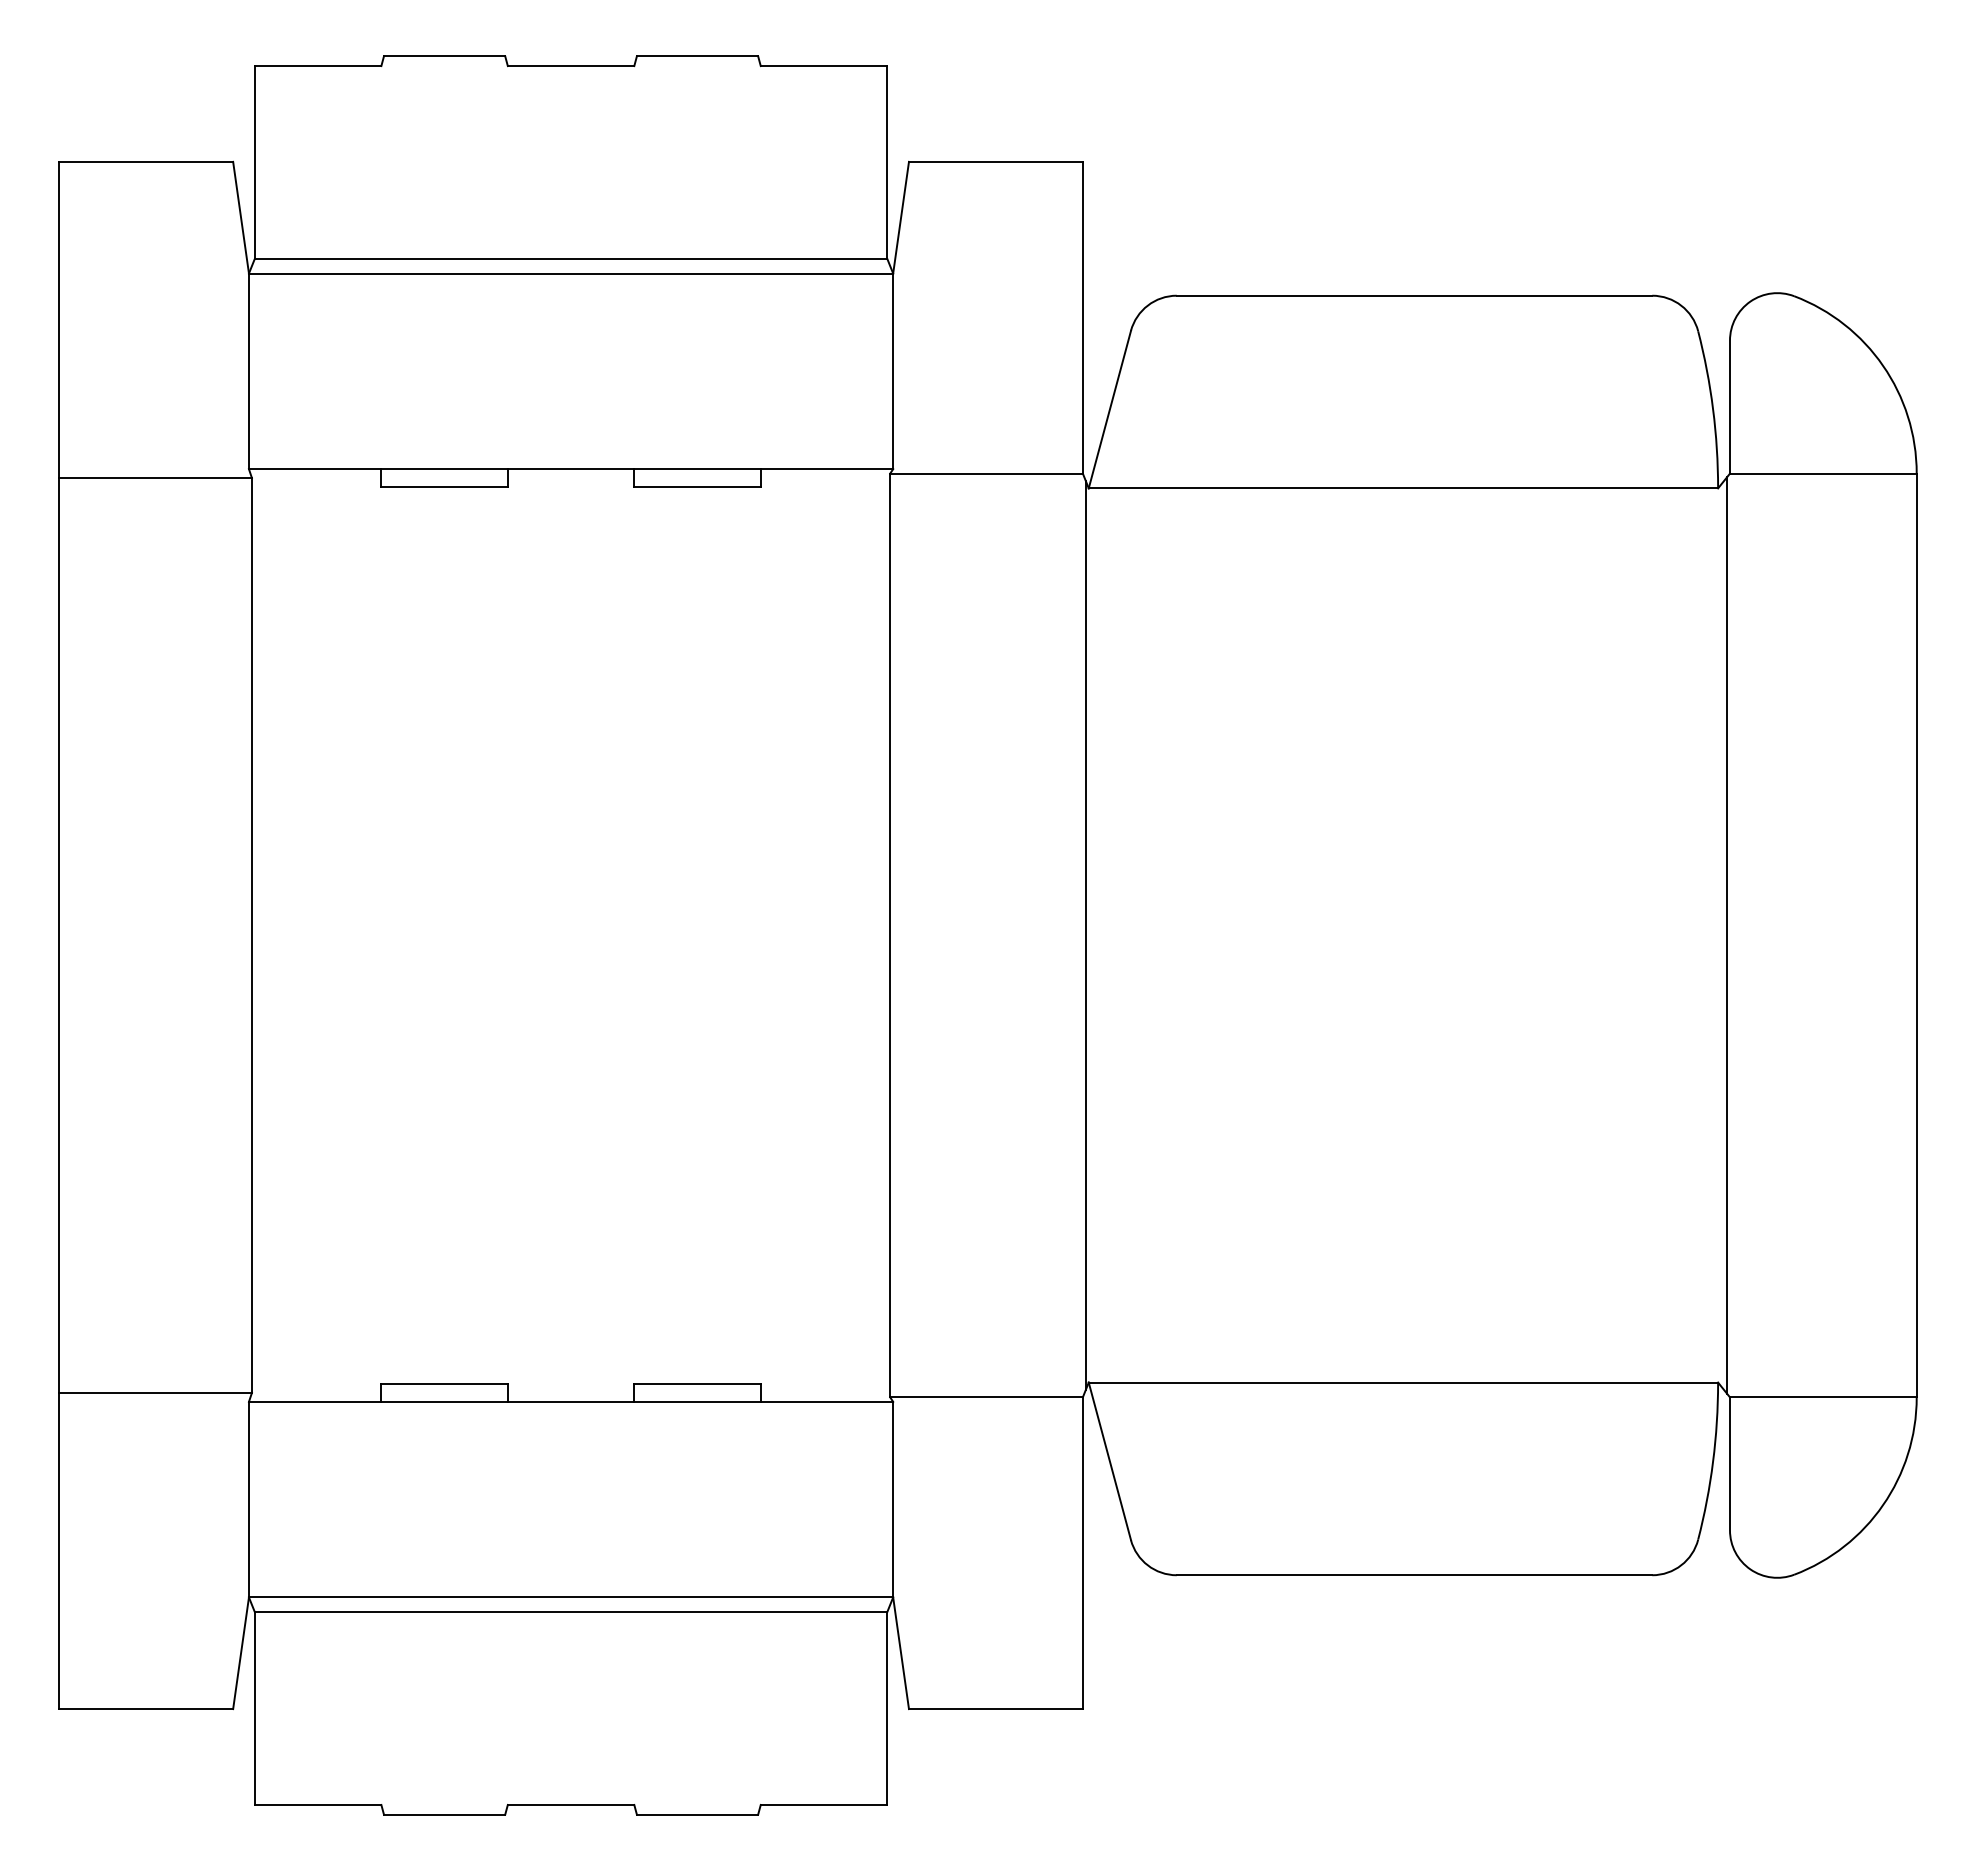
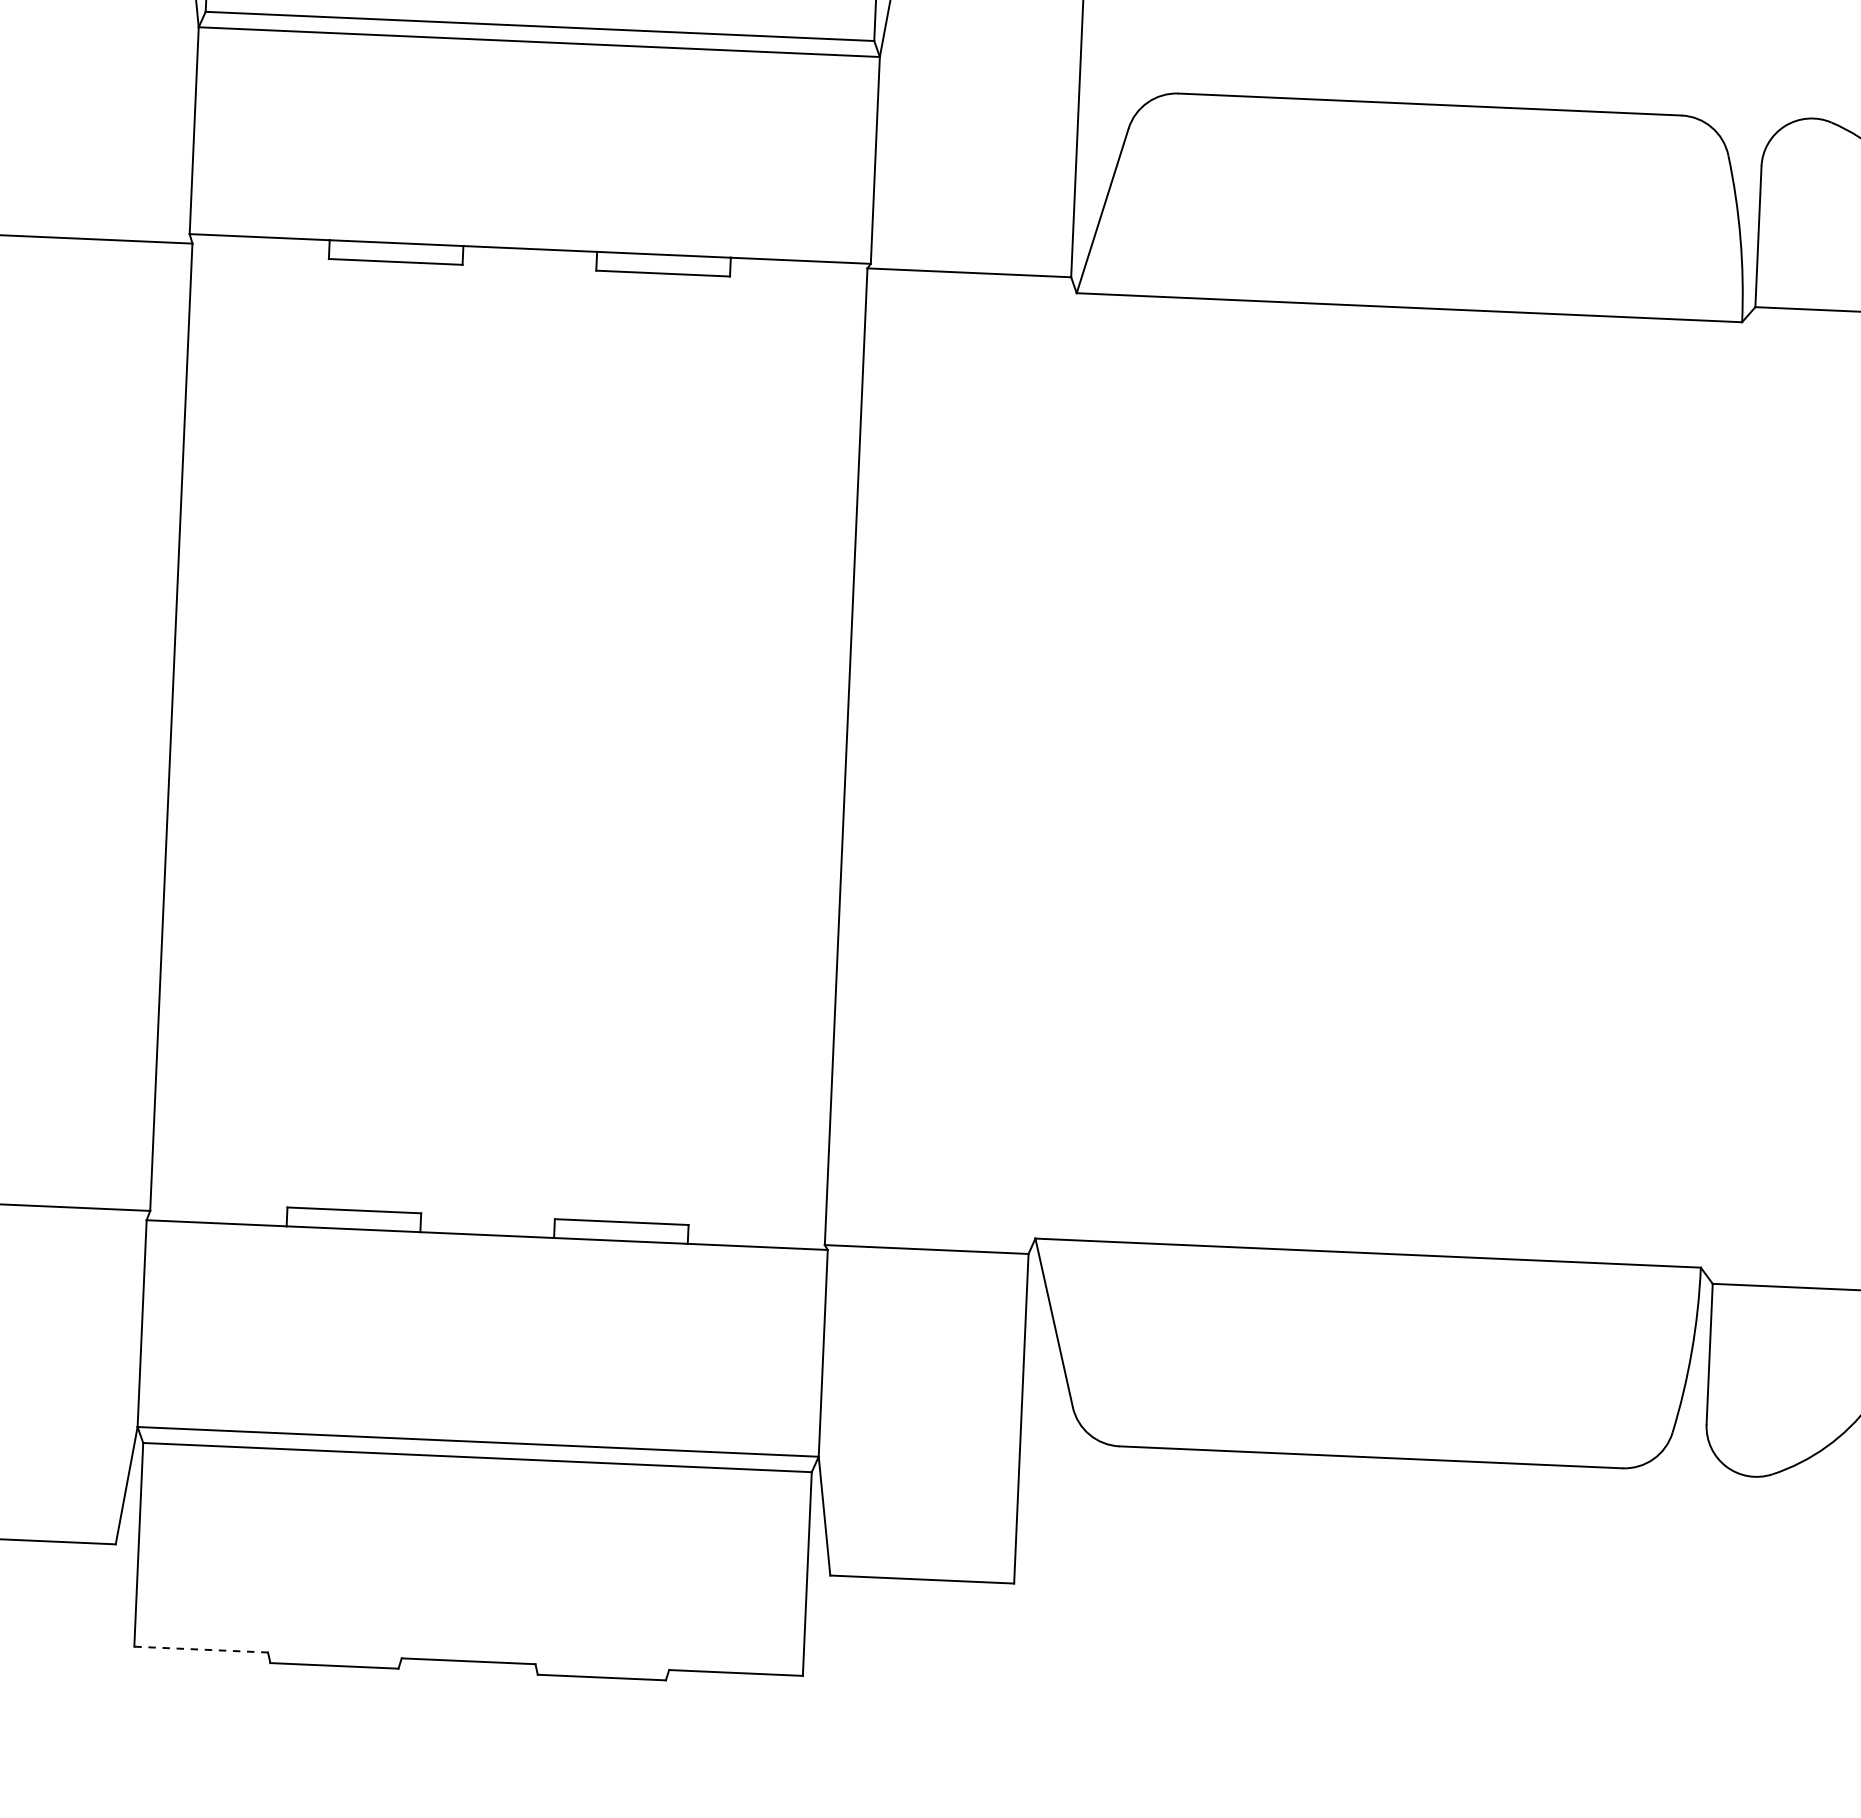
line: (1085, 935) -> (1052, 765), removed
line: (1727, 935) -> (1731, 795), removed
line: (318, 1804) -> (201, 1649), solid -> dashed

